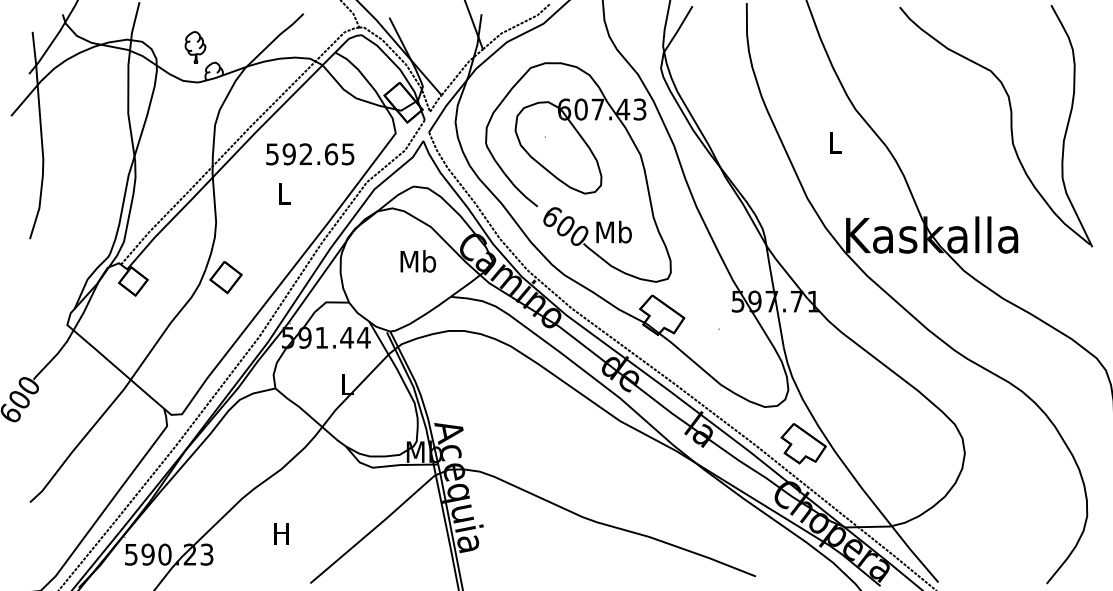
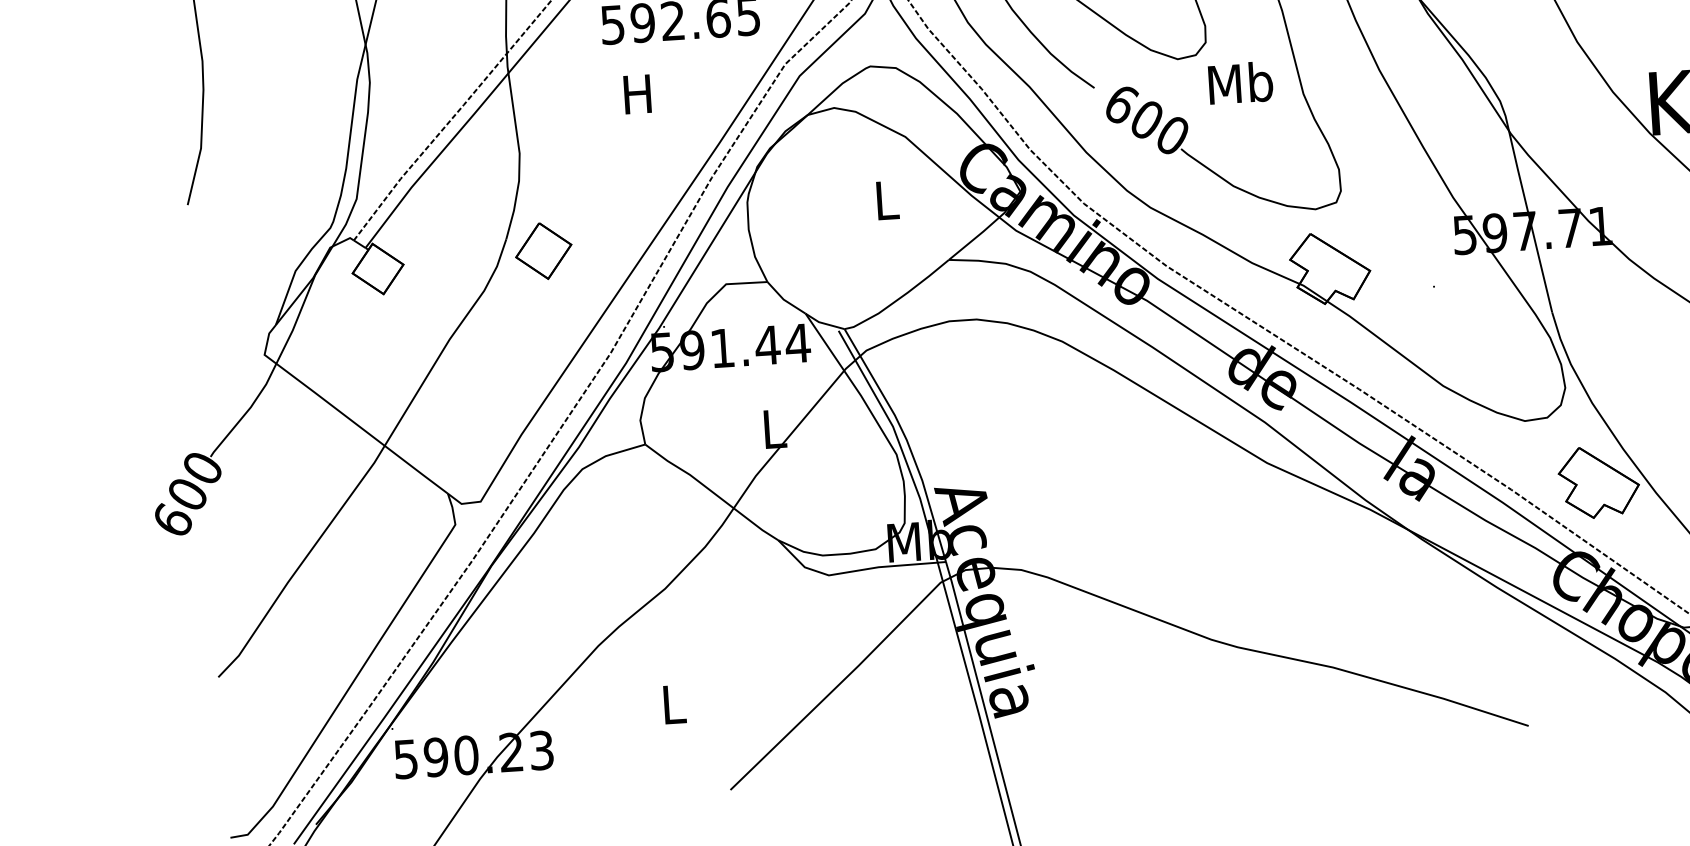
text: (283, 193) -> (637, 93), L -> H
text: (613, 231) -> (1239, 81), moved
text: (418, 261) -> (887, 200), Mb -> L
text: (281, 533) -> (672, 703), H -> L

